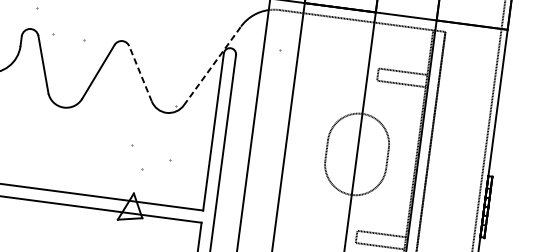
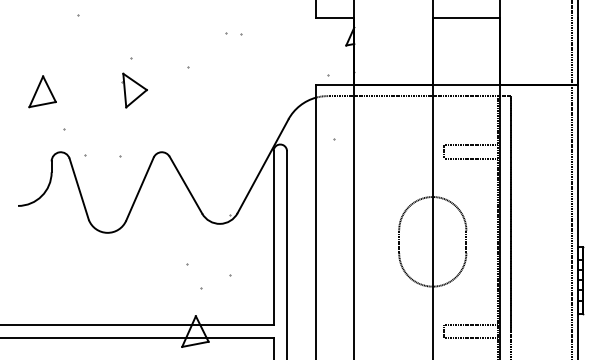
line: (212, 66) -> (263, 166), dashed -> solid
line: (140, 74) -> (185, 185), dashed -> solid

